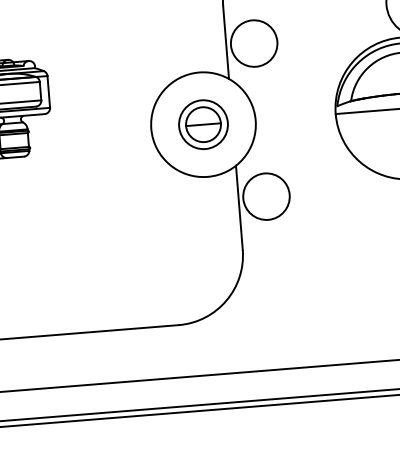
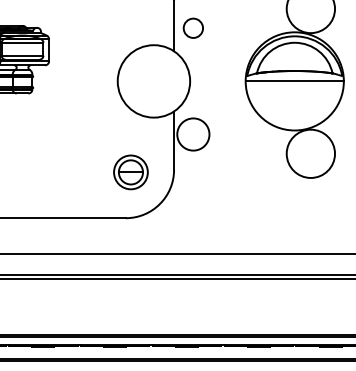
circle: (254, 43) -> (193, 28), size x0.6
part: (202, 124) -> (130, 172), moved

